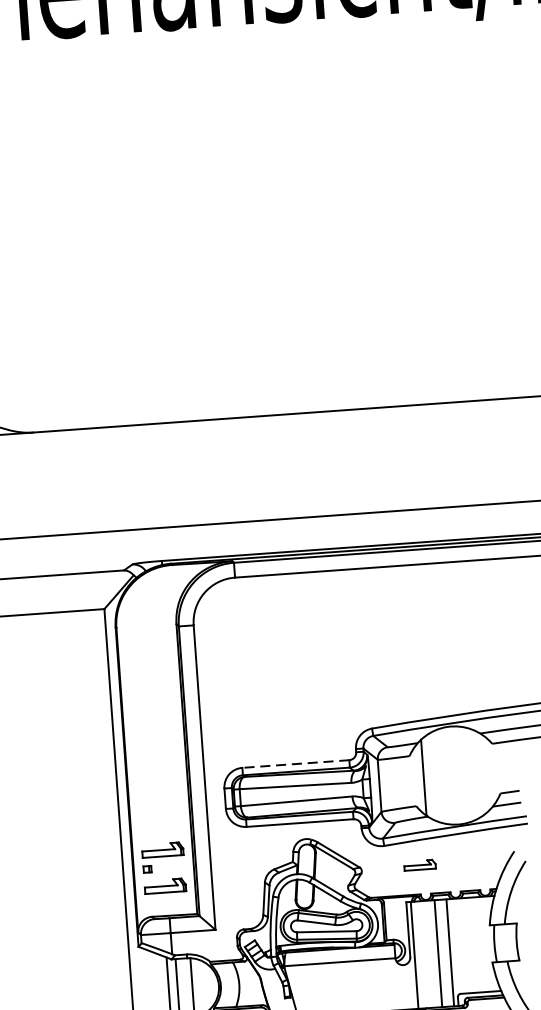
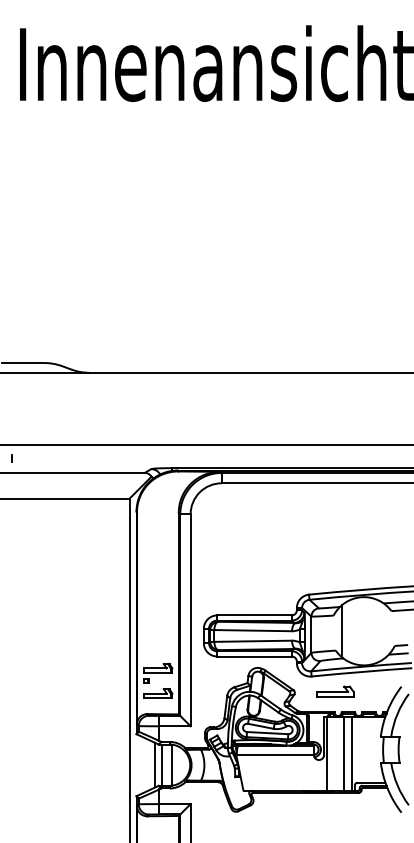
line: (295, 764) -> (254, 615), dashed -> solid
part: (420, 864) -> (335, 691), size x1.67

